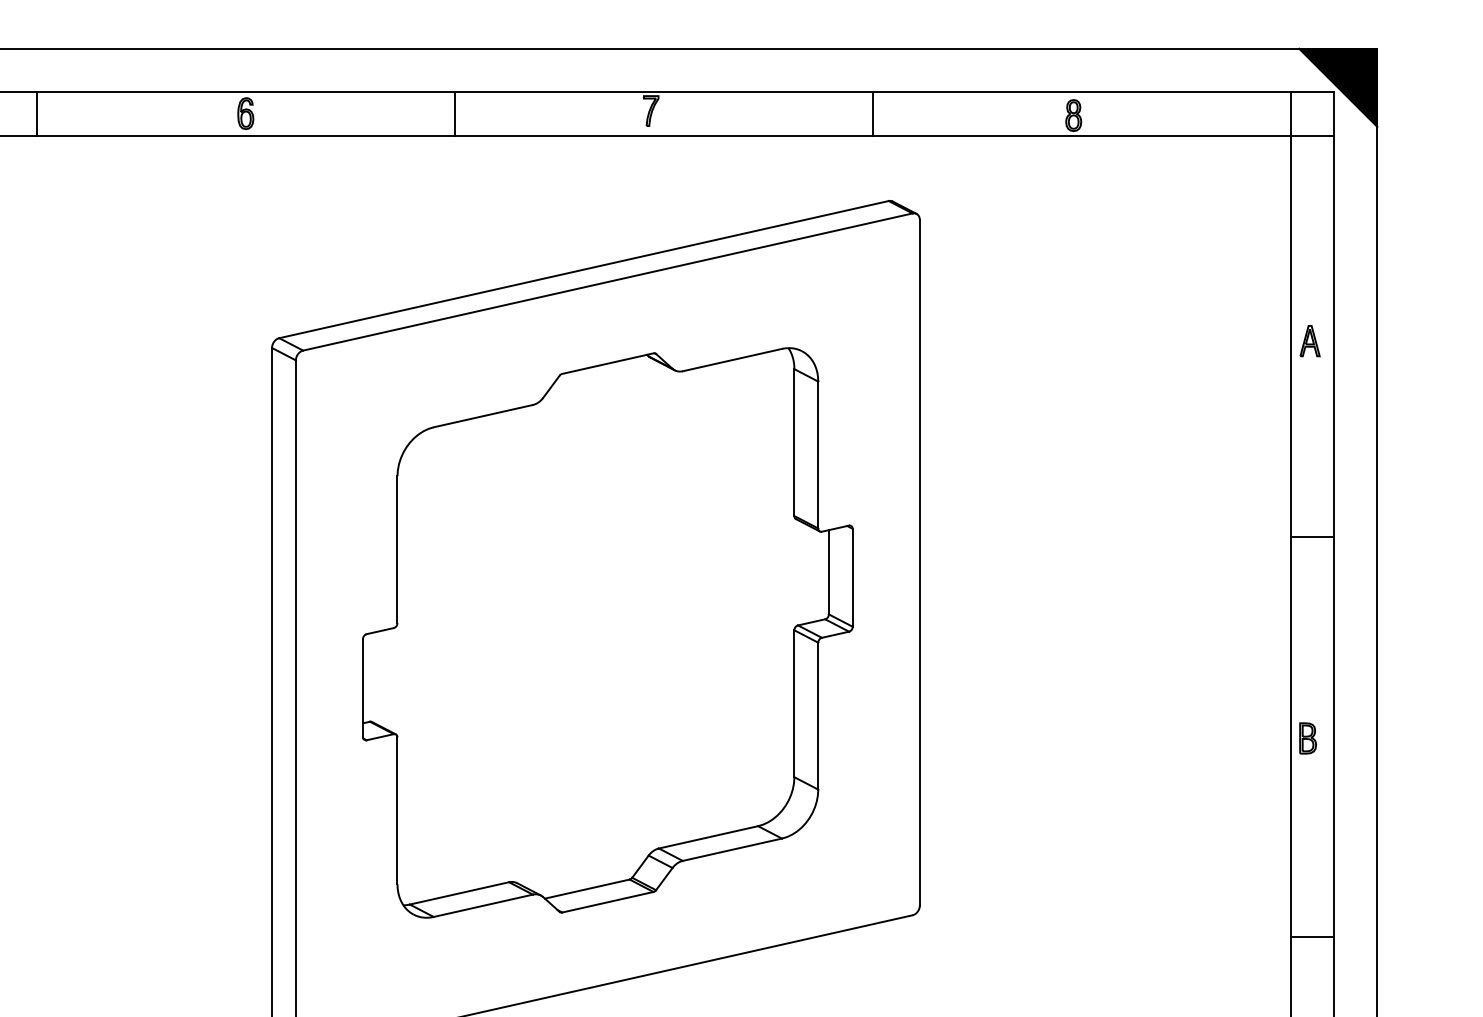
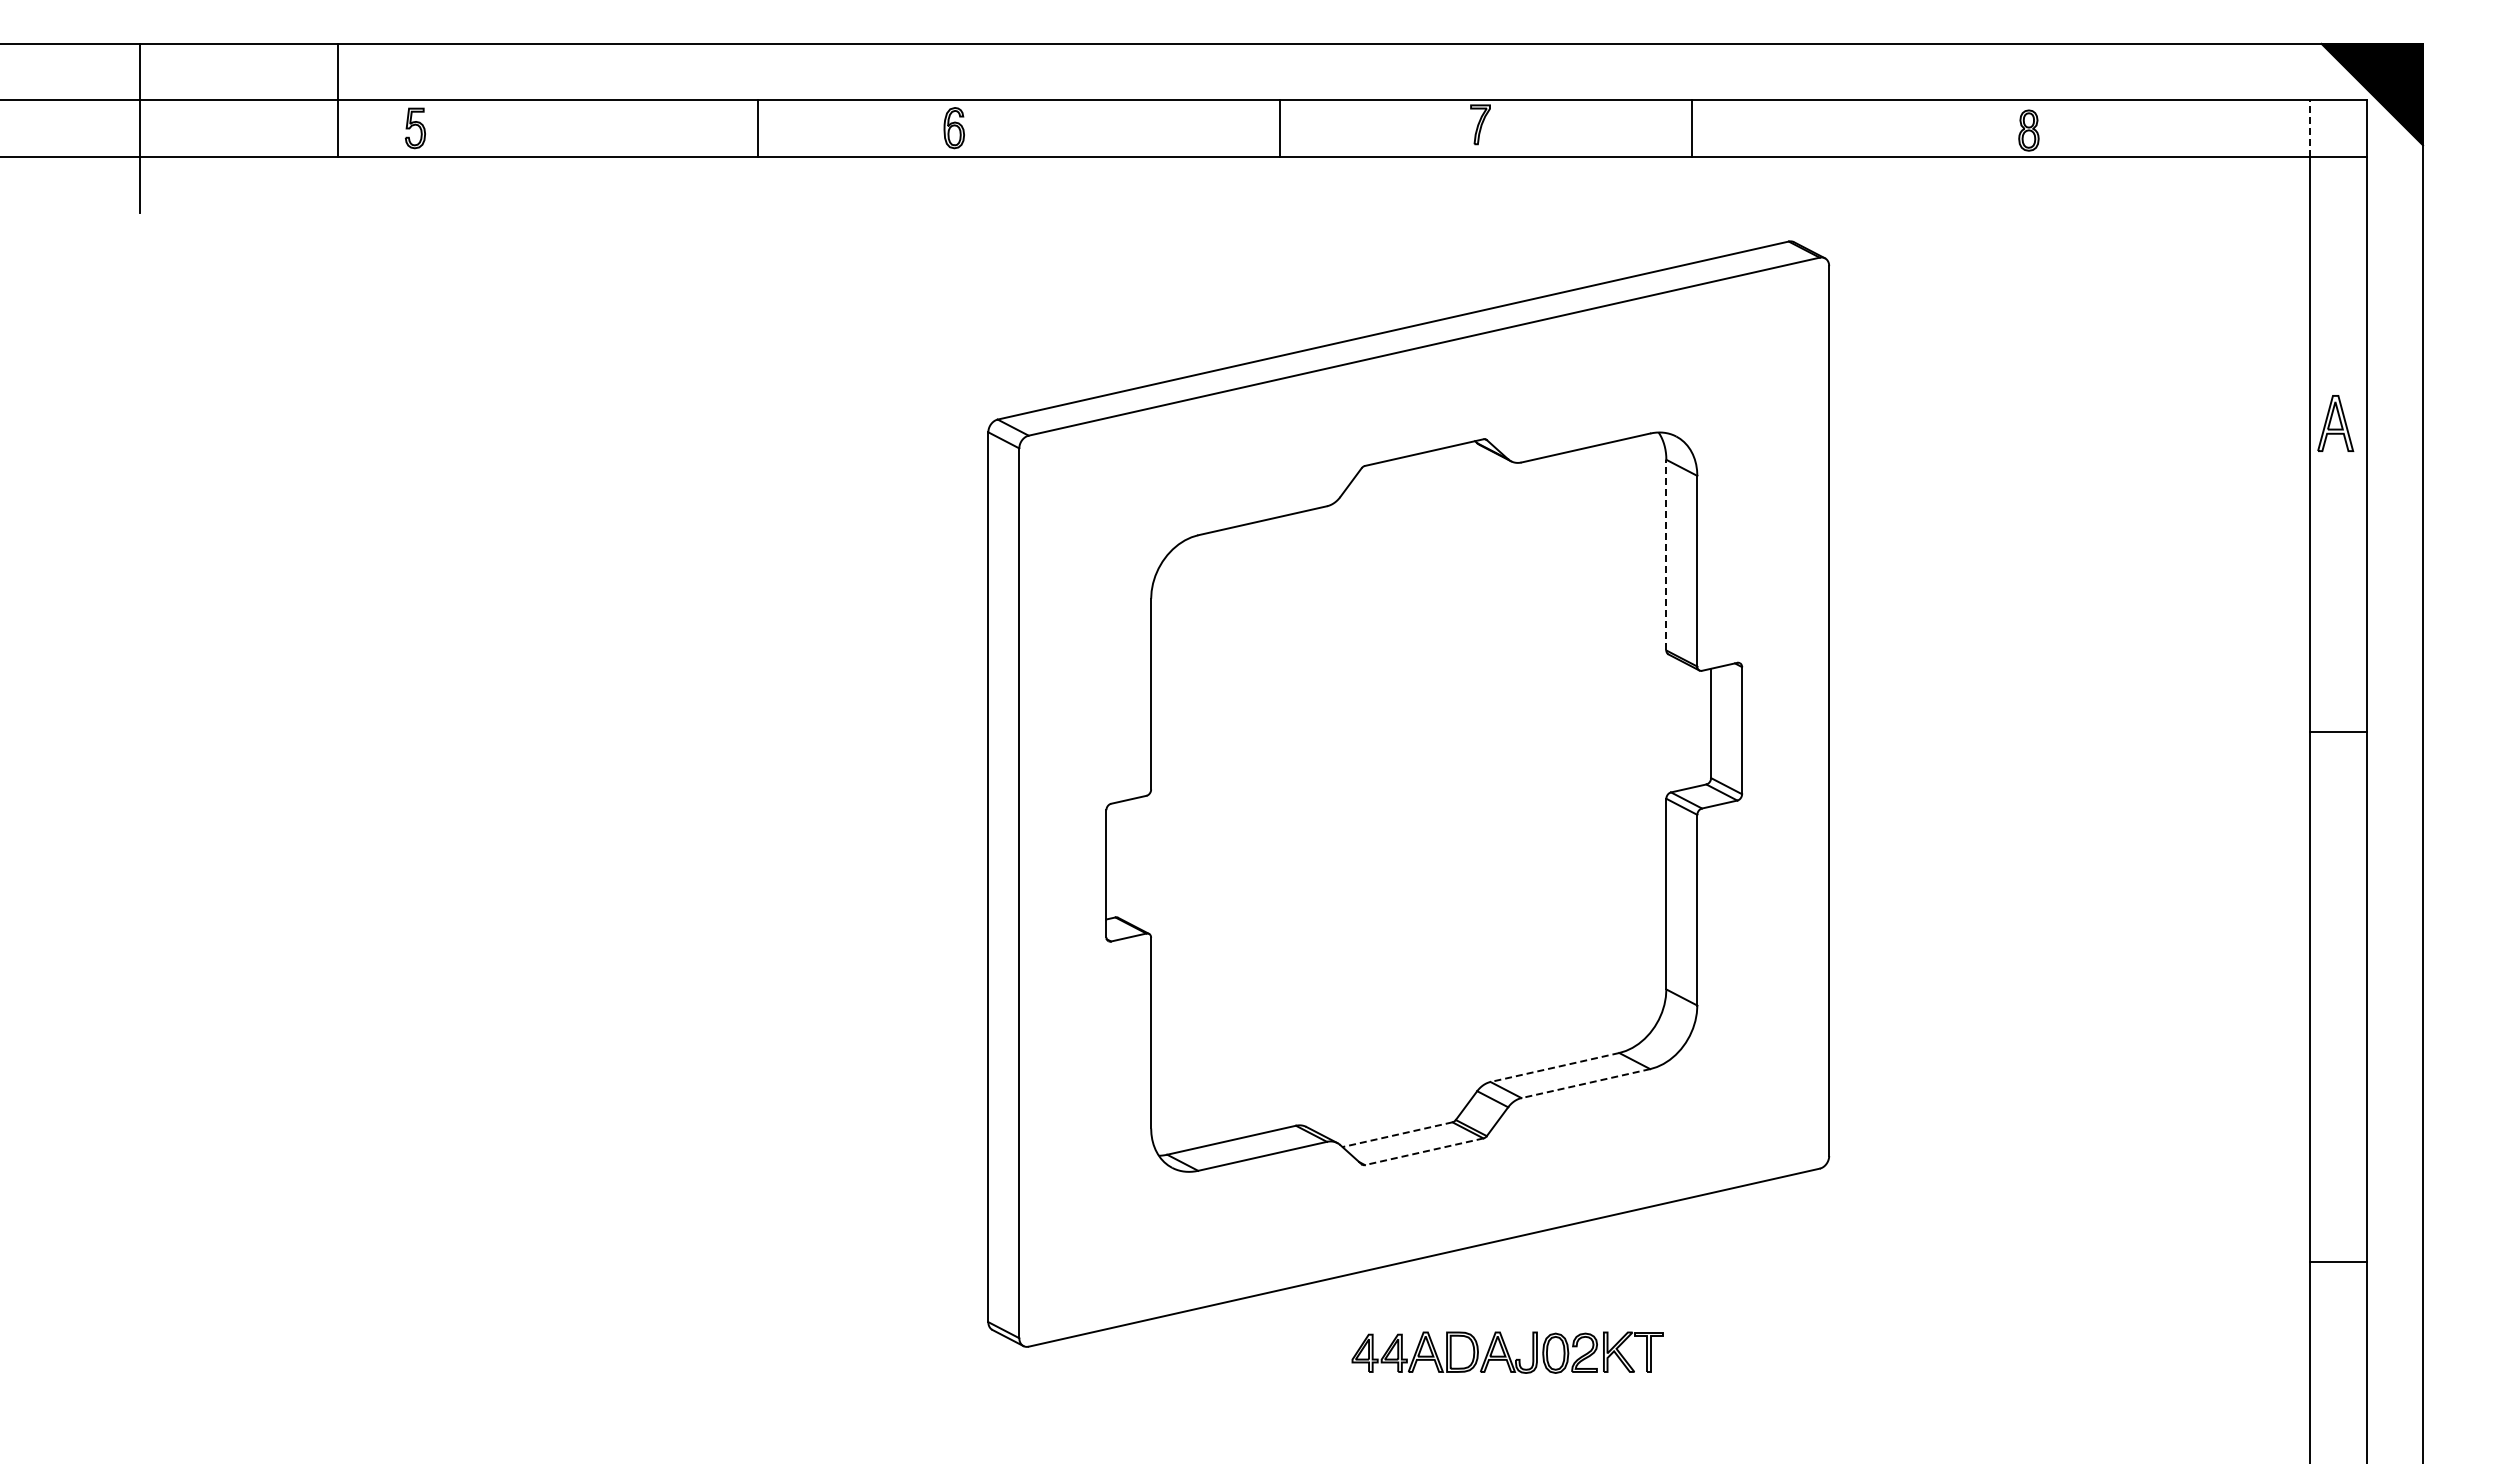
line: (36, 113) -> (757, 128), moved
line: (454, 113) -> (1280, 128), moved
line: (872, 113) -> (1691, 128), moved
line: (1290, 113) -> (2310, 127), solid -> dashed
part: (1309, 340) -> (2335, 422), size x1.4
line: (794, 442) -> (1666, 554), solid -> dashed
line: (1312, 536) -> (2338, 732), moved
part: (1308, 737) -> (2333, 938), removed
line: (708, 837) -> (1554, 1067), solid -> dashed
line: (732, 849) -> (1585, 1083), solid -> dashed
line: (587, 888) -> (1397, 1134), solid -> dashed
line: (608, 902) -> (1424, 1151), solid -> dashed
line: (1312, 937) -> (2338, 1262), moved

